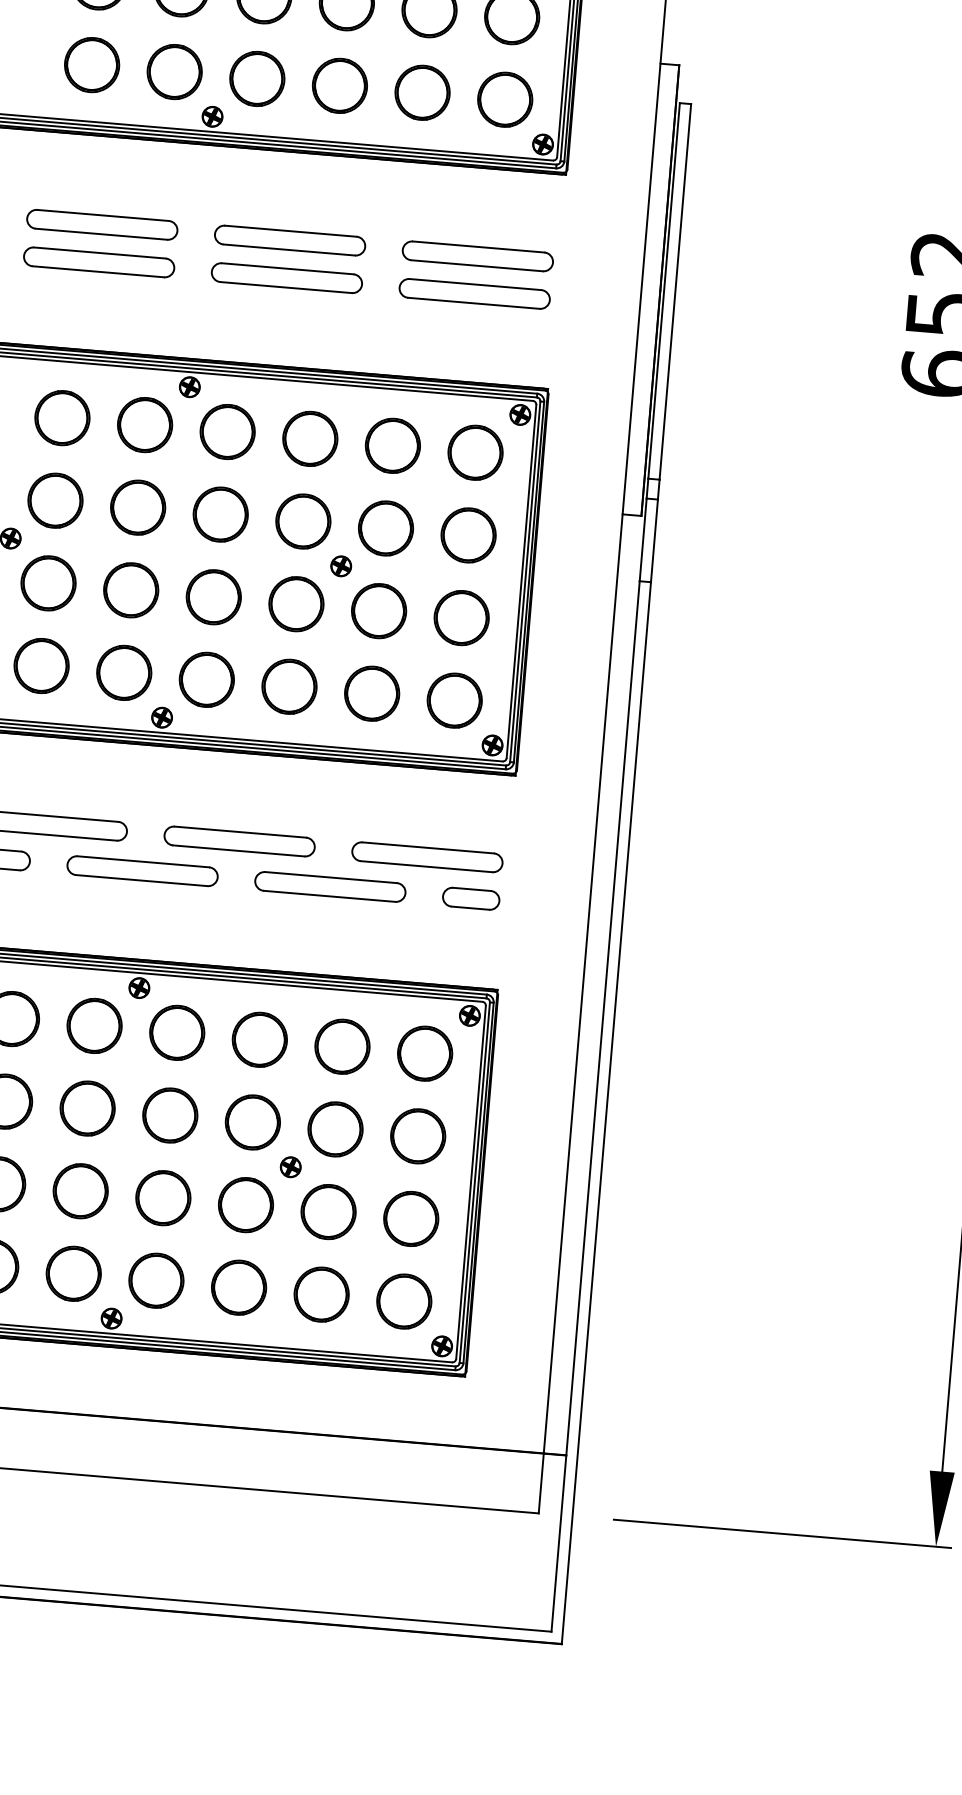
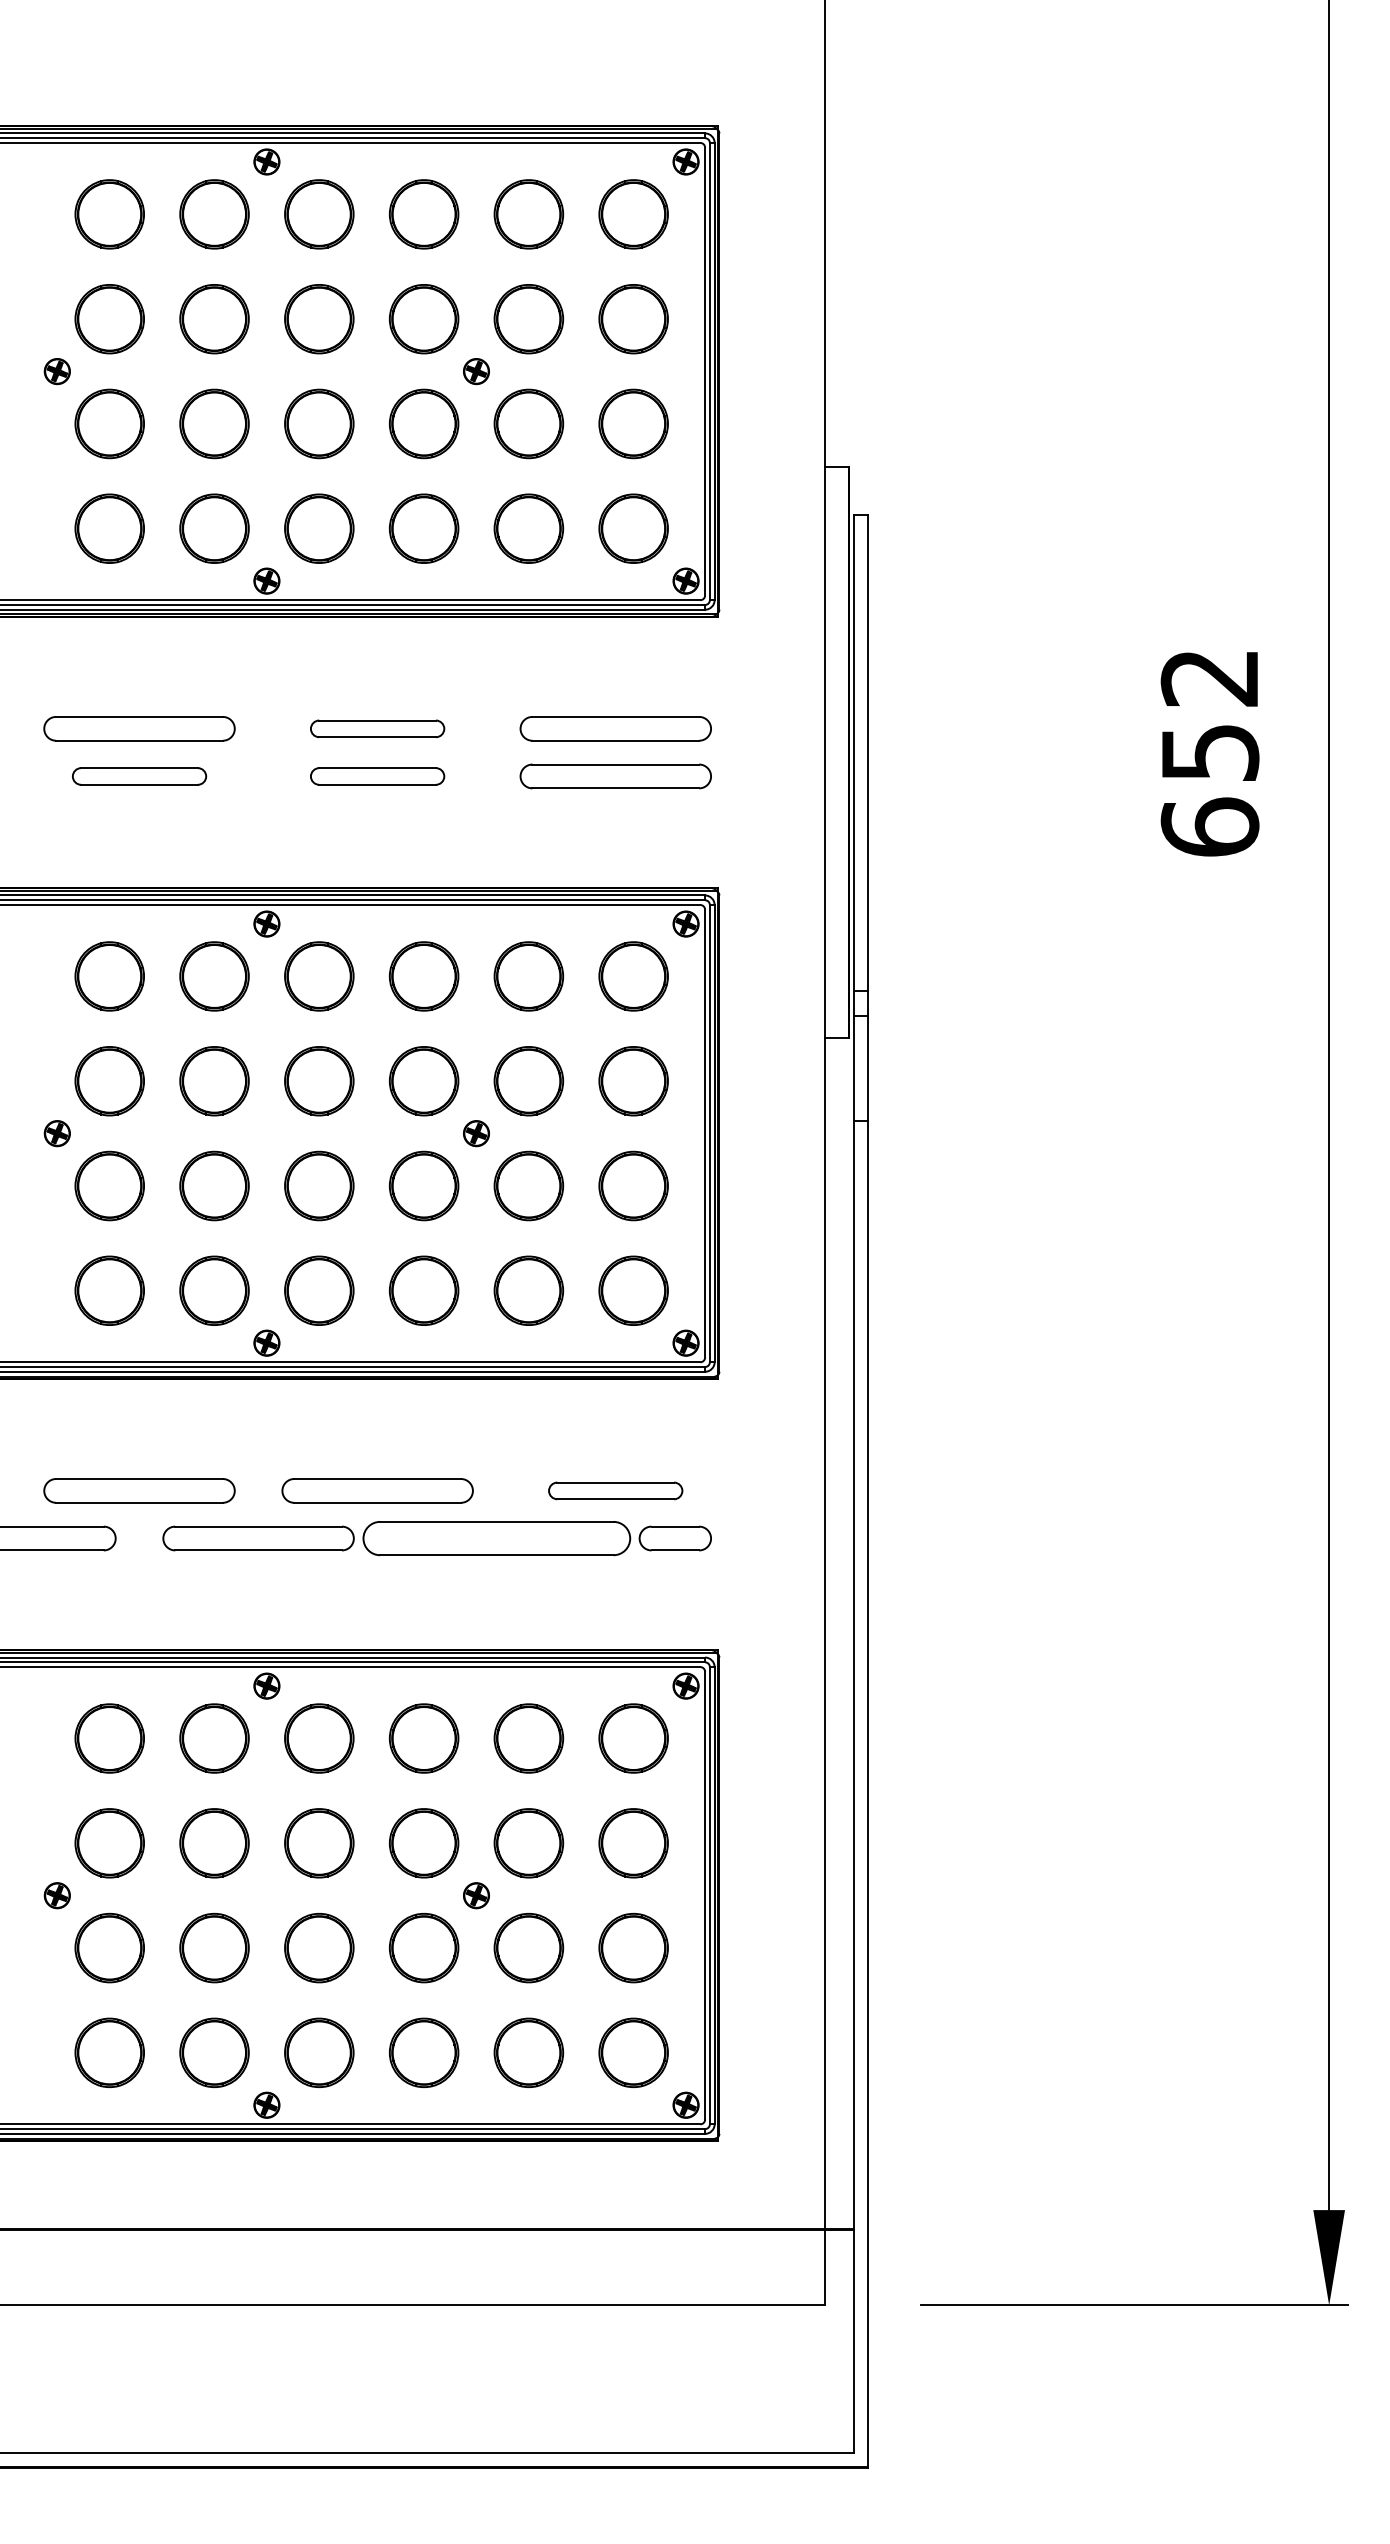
part: (289, 240) -> (377, 728), size x0.7
part: (99, 262) -> (139, 776), size x0.7
part: (286, 278) -> (377, 776), size x0.7
part: (427, 856) -> (615, 1490), size x0.7
part: (330, 886) -> (496, 1538), size x1.4

